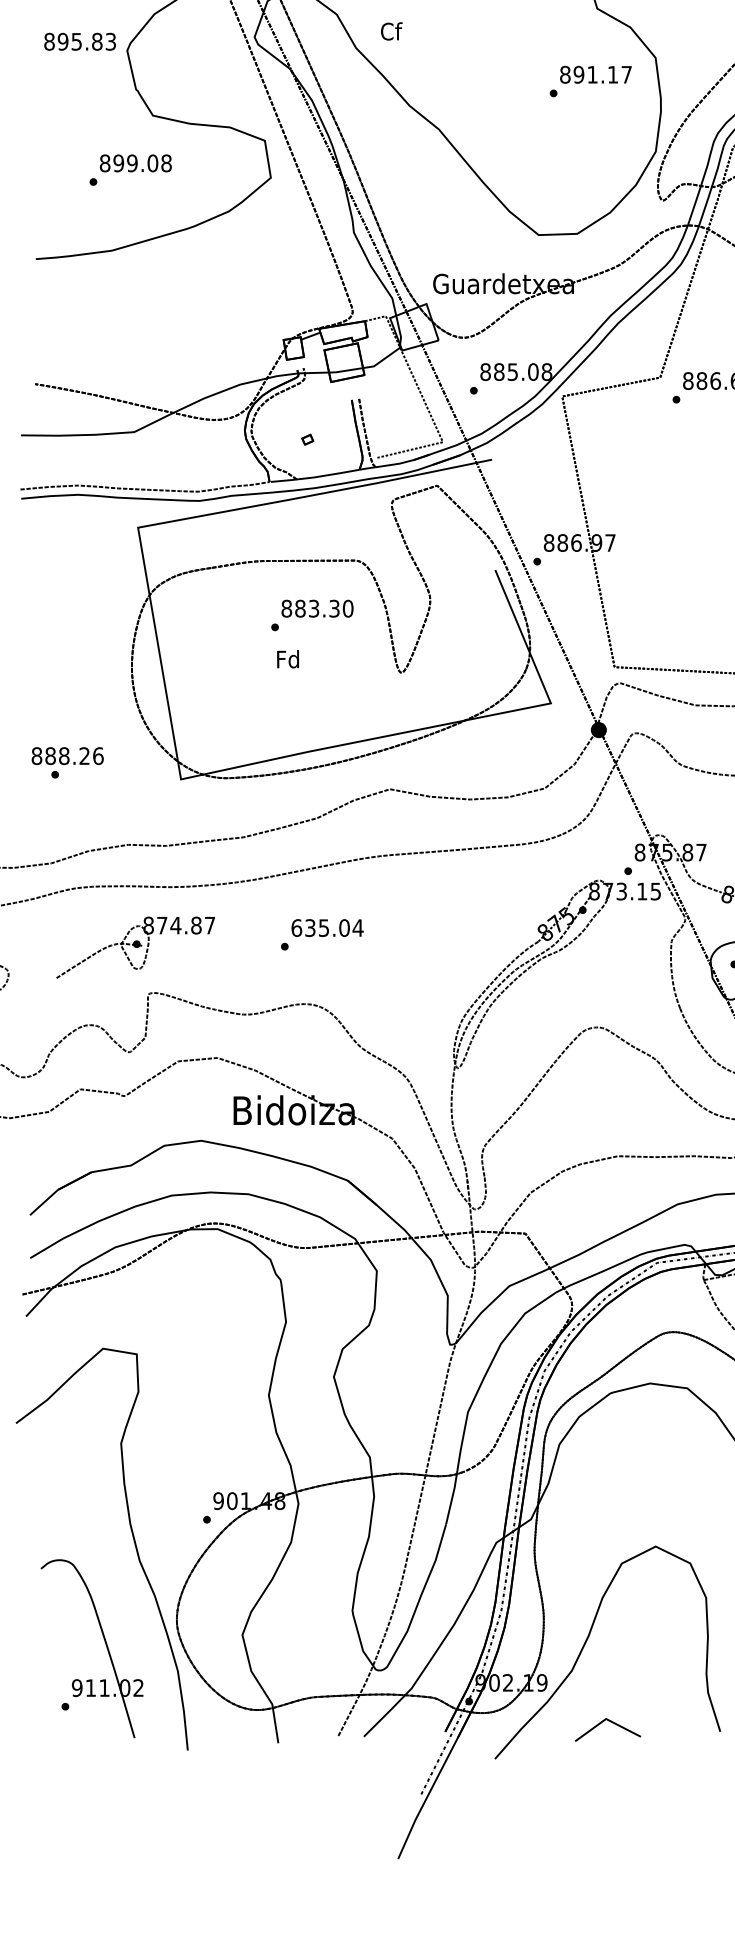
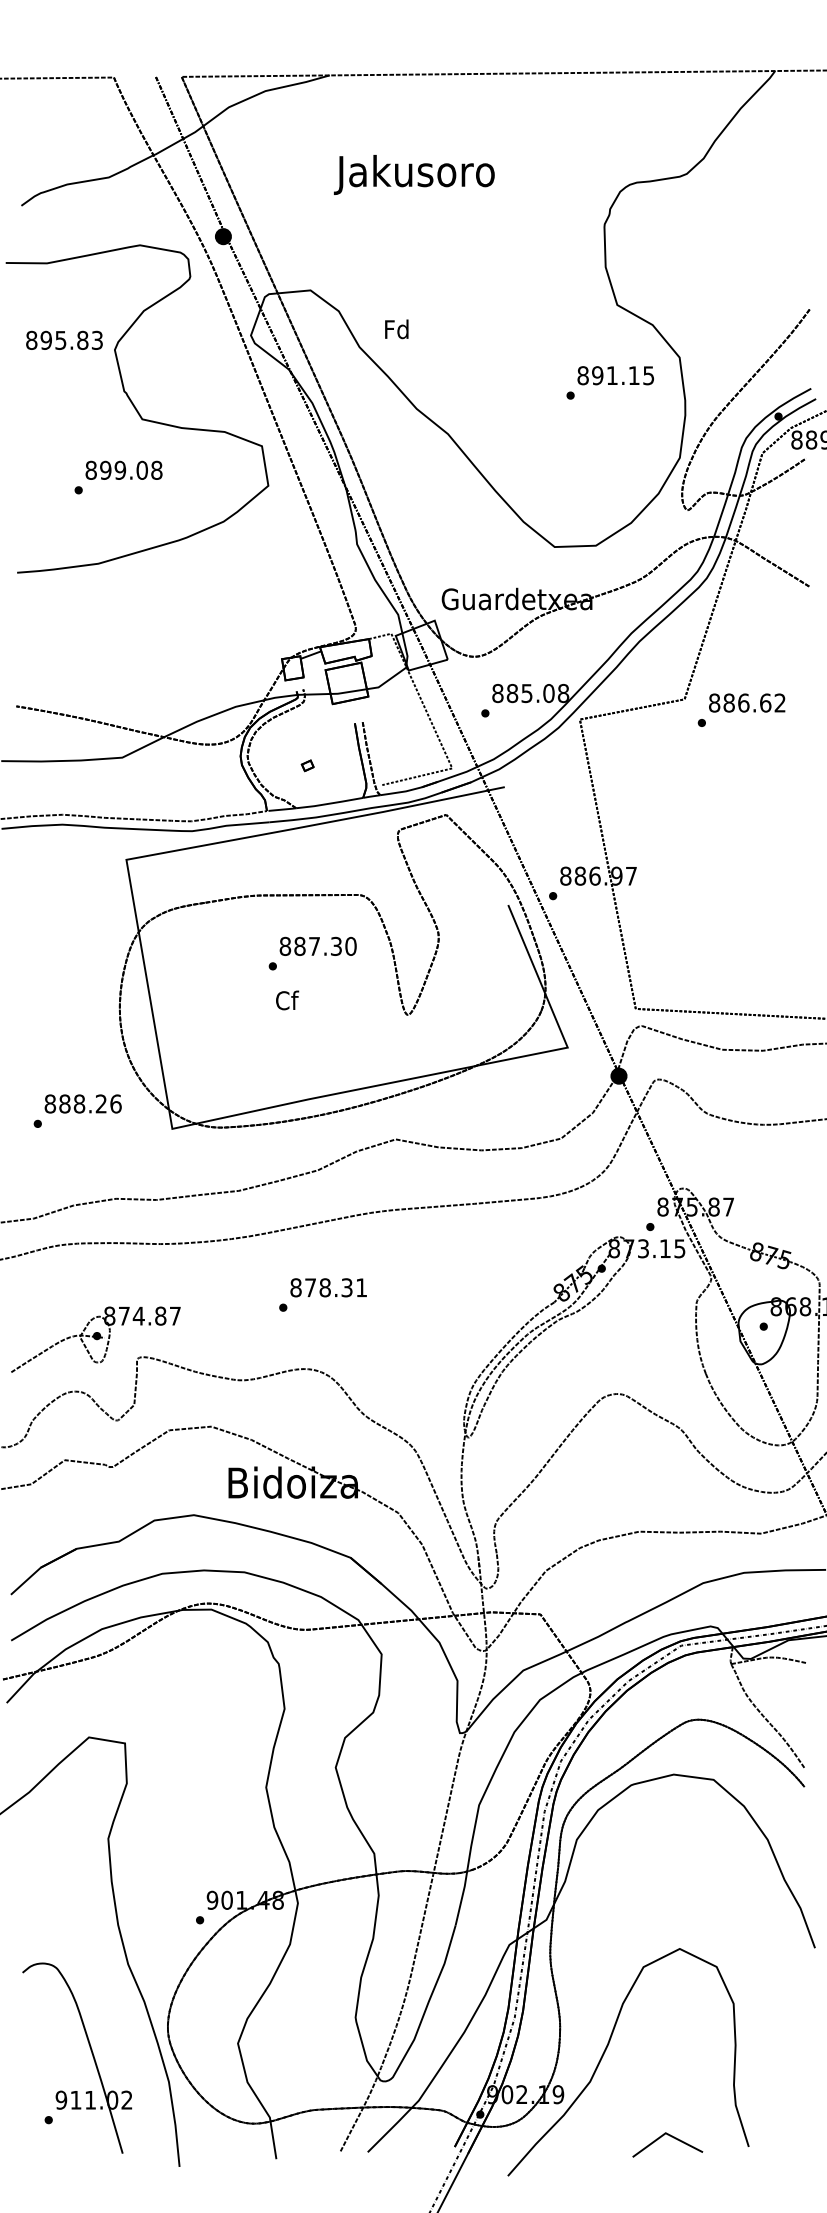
text: (391, 31) -> (397, 329), Cf -> Fd
text: (626, 74) -> (648, 375), 891.17 -> 891.15
text: (314, 608) -> (314, 946), 883.30 -> 887.30
text: (288, 659) -> (287, 1000), Fd -> Cf
text: (67, 755) -> (82, 1103), moved
text: (327, 927) -> (328, 1287), 635.04 -> 878.31
part: (135, 947) -> (95, 1339), moved
line: (611, 1722) -> (671, 2137), moved

